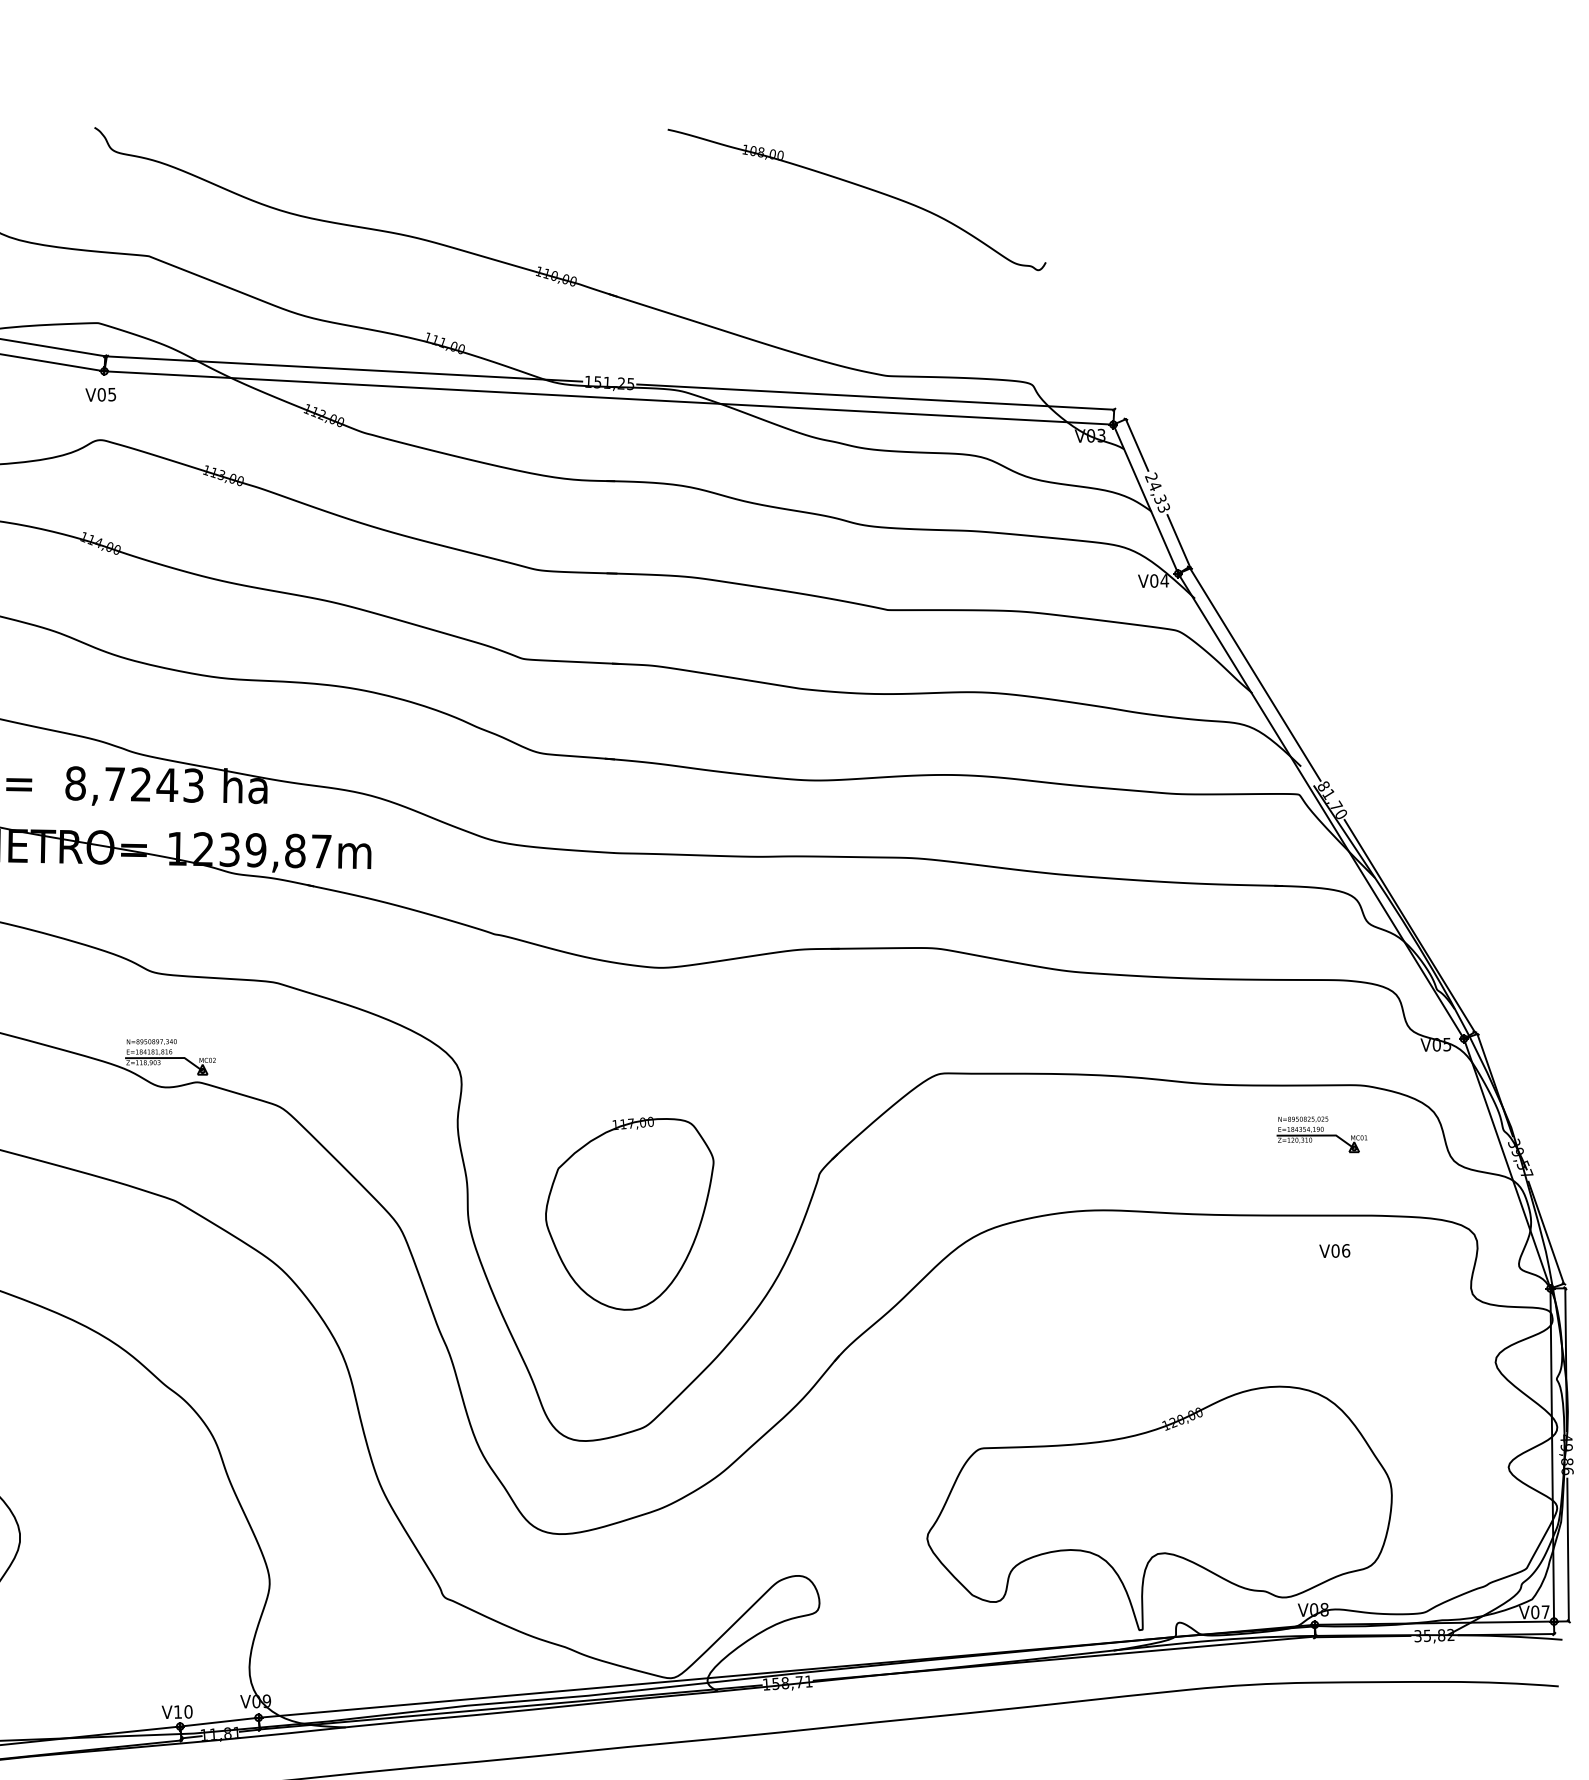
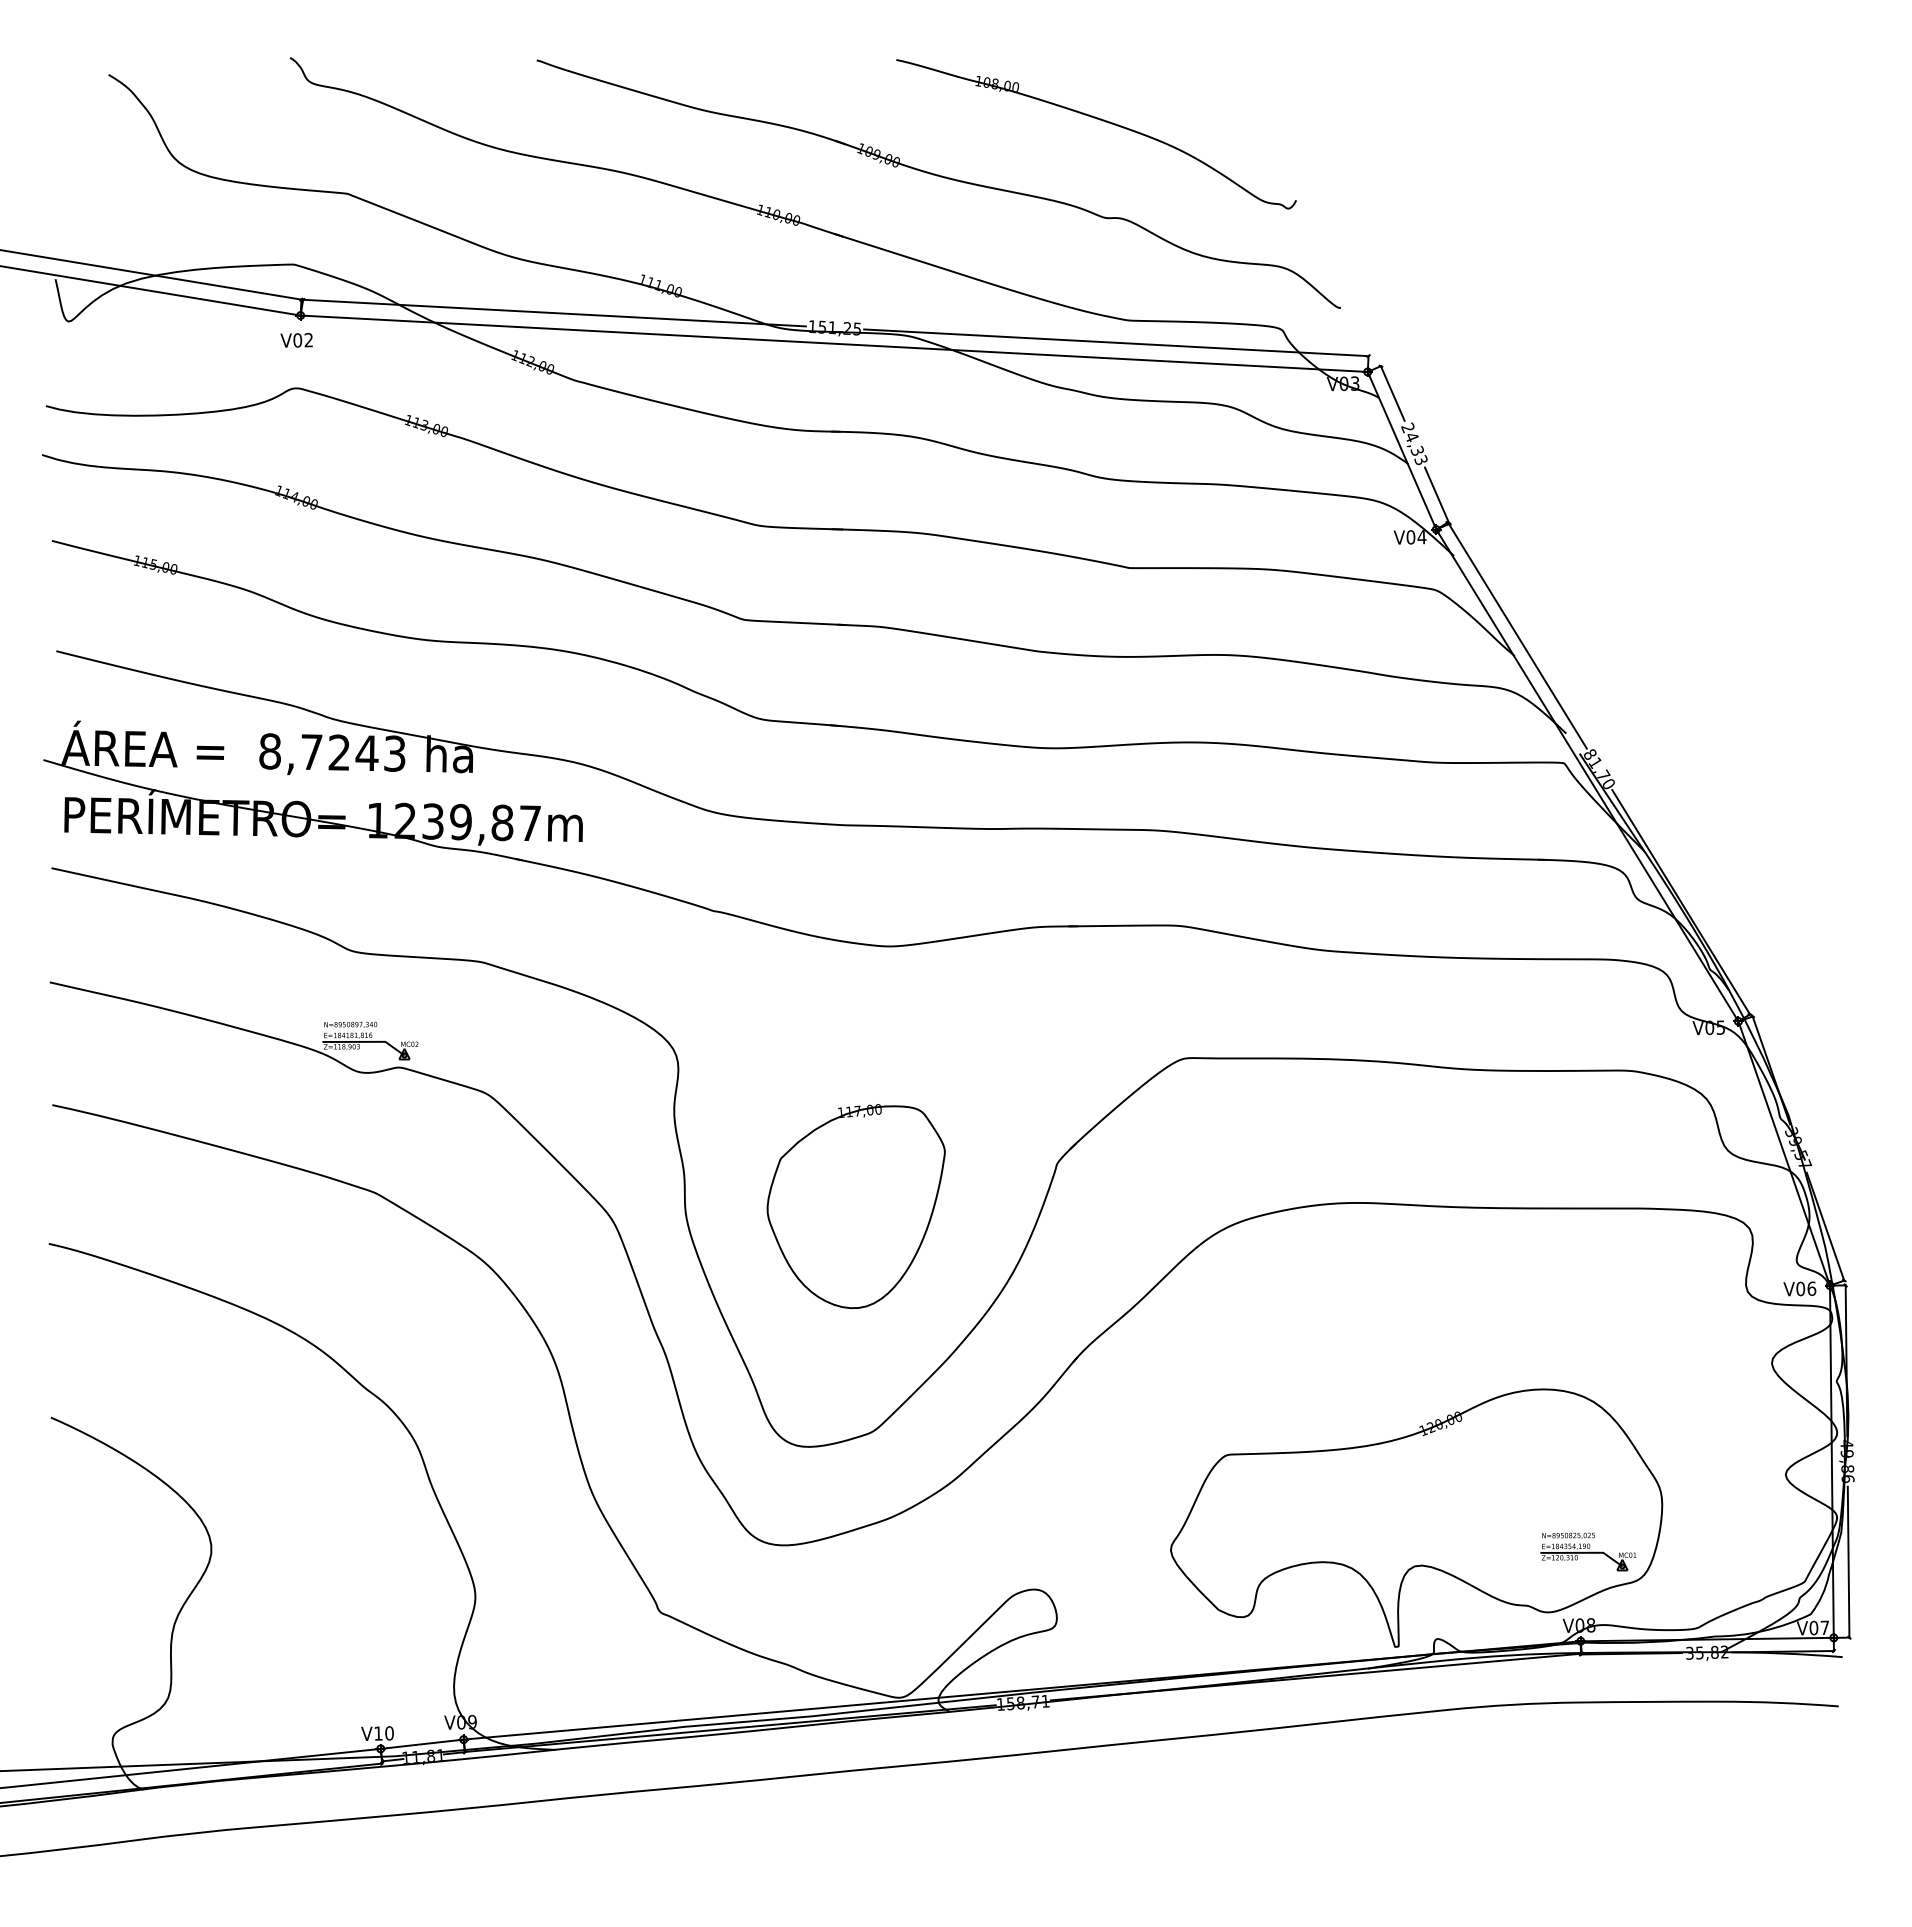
part: (709, 240) -> (940, 177), added
text: (111, 393) -> (308, 339), V05 -> V02
part: (1322, 1134) -> (1588, 1551), moved
text: (1334, 1250) -> (1799, 1288), moved

